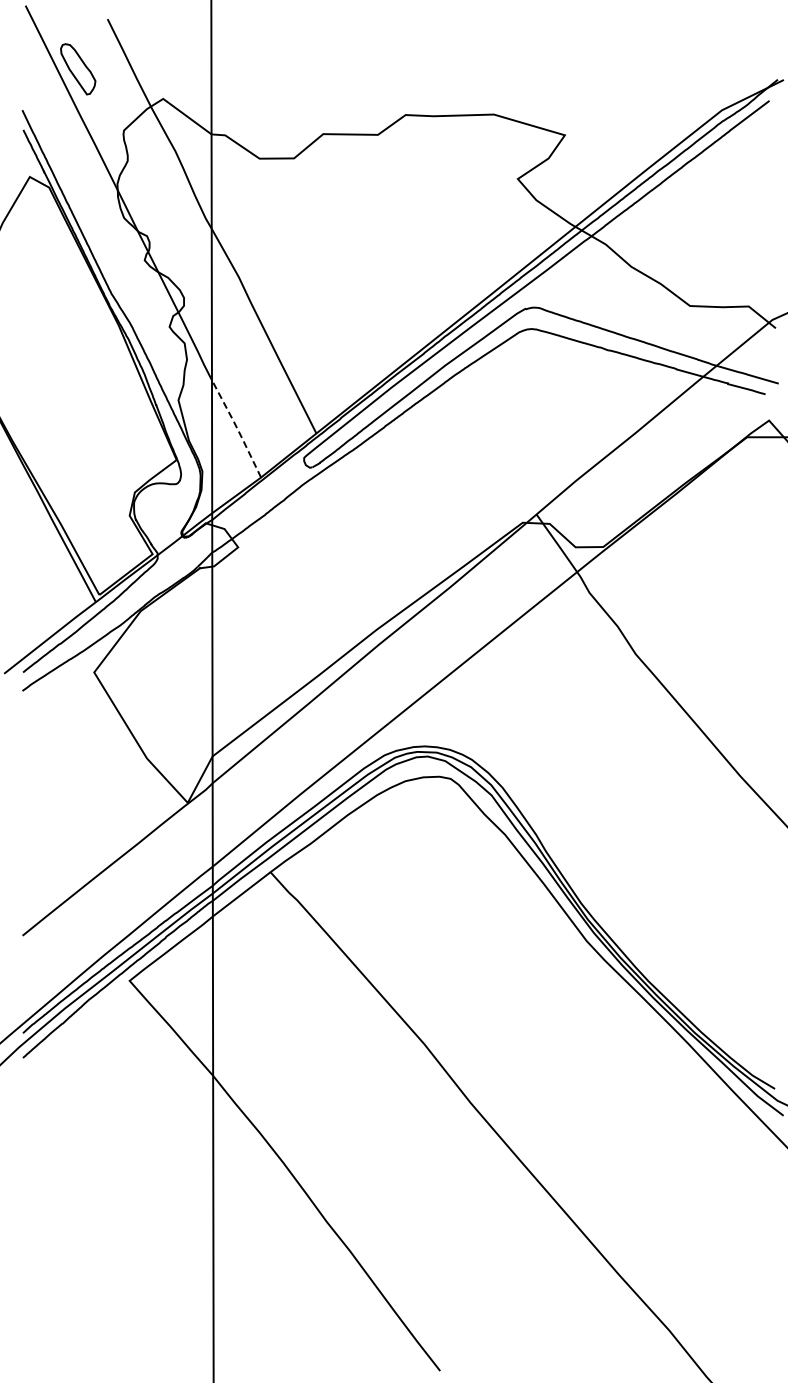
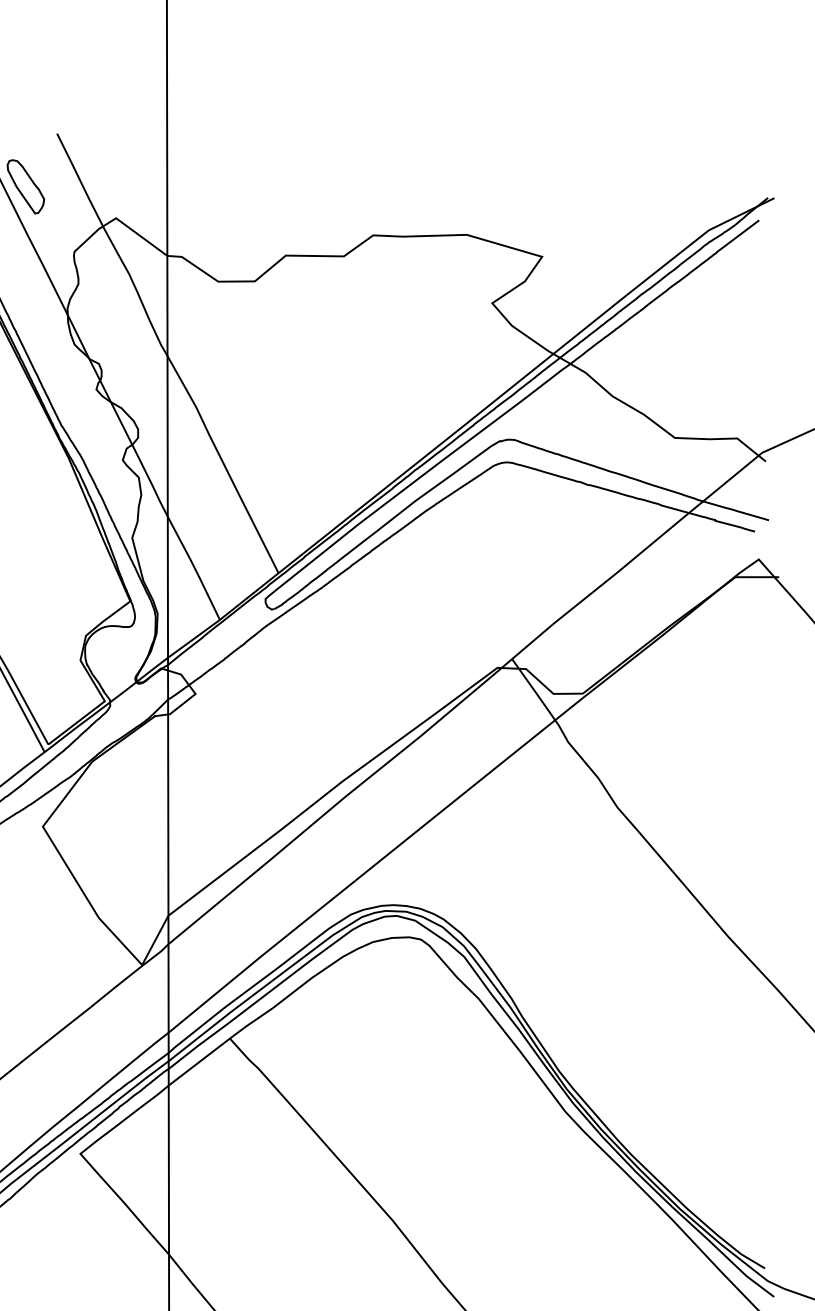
line: (237, 428) -> (194, 567), dashed -> solid

